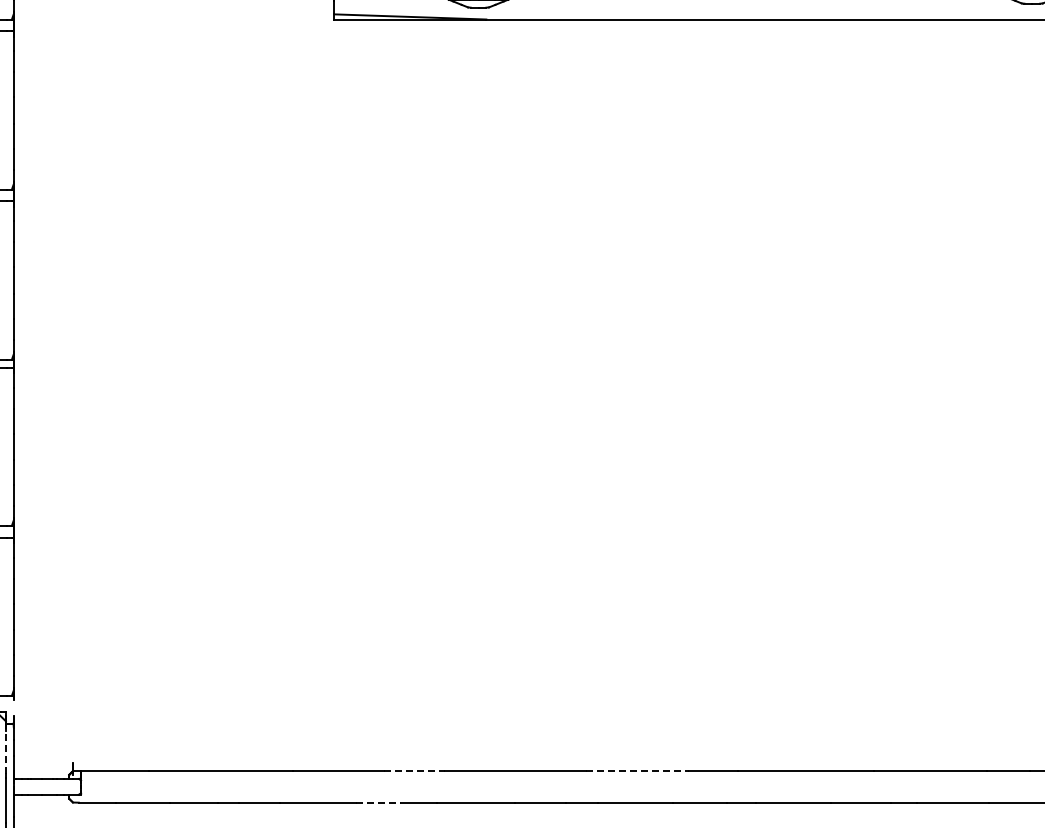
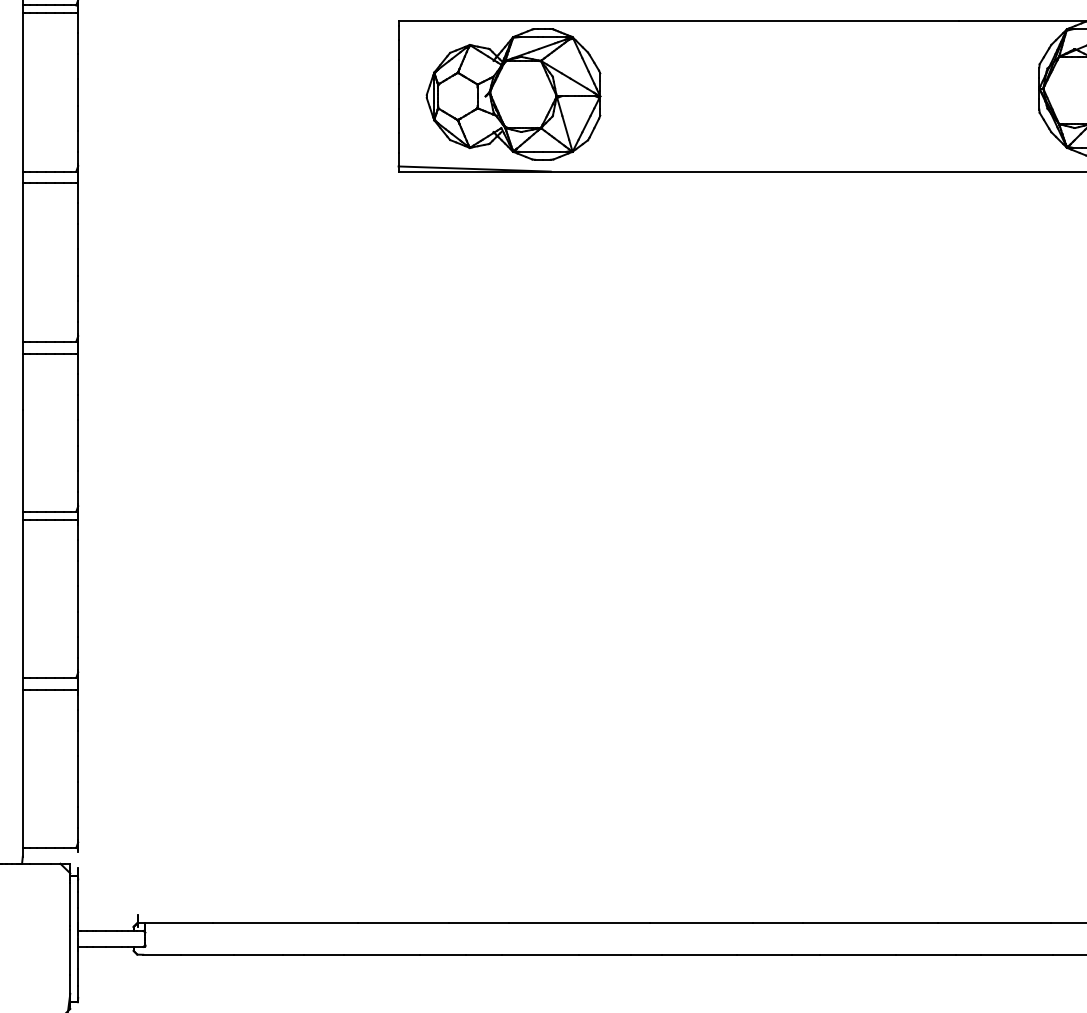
line: (6, 752) -> (70, 904), dashed -> solid
line: (415, 771) -> (479, 923), dashed -> solid
line: (637, 771) -> (701, 923), dashed -> solid
line: (378, 802) -> (442, 954), dashed -> solid

